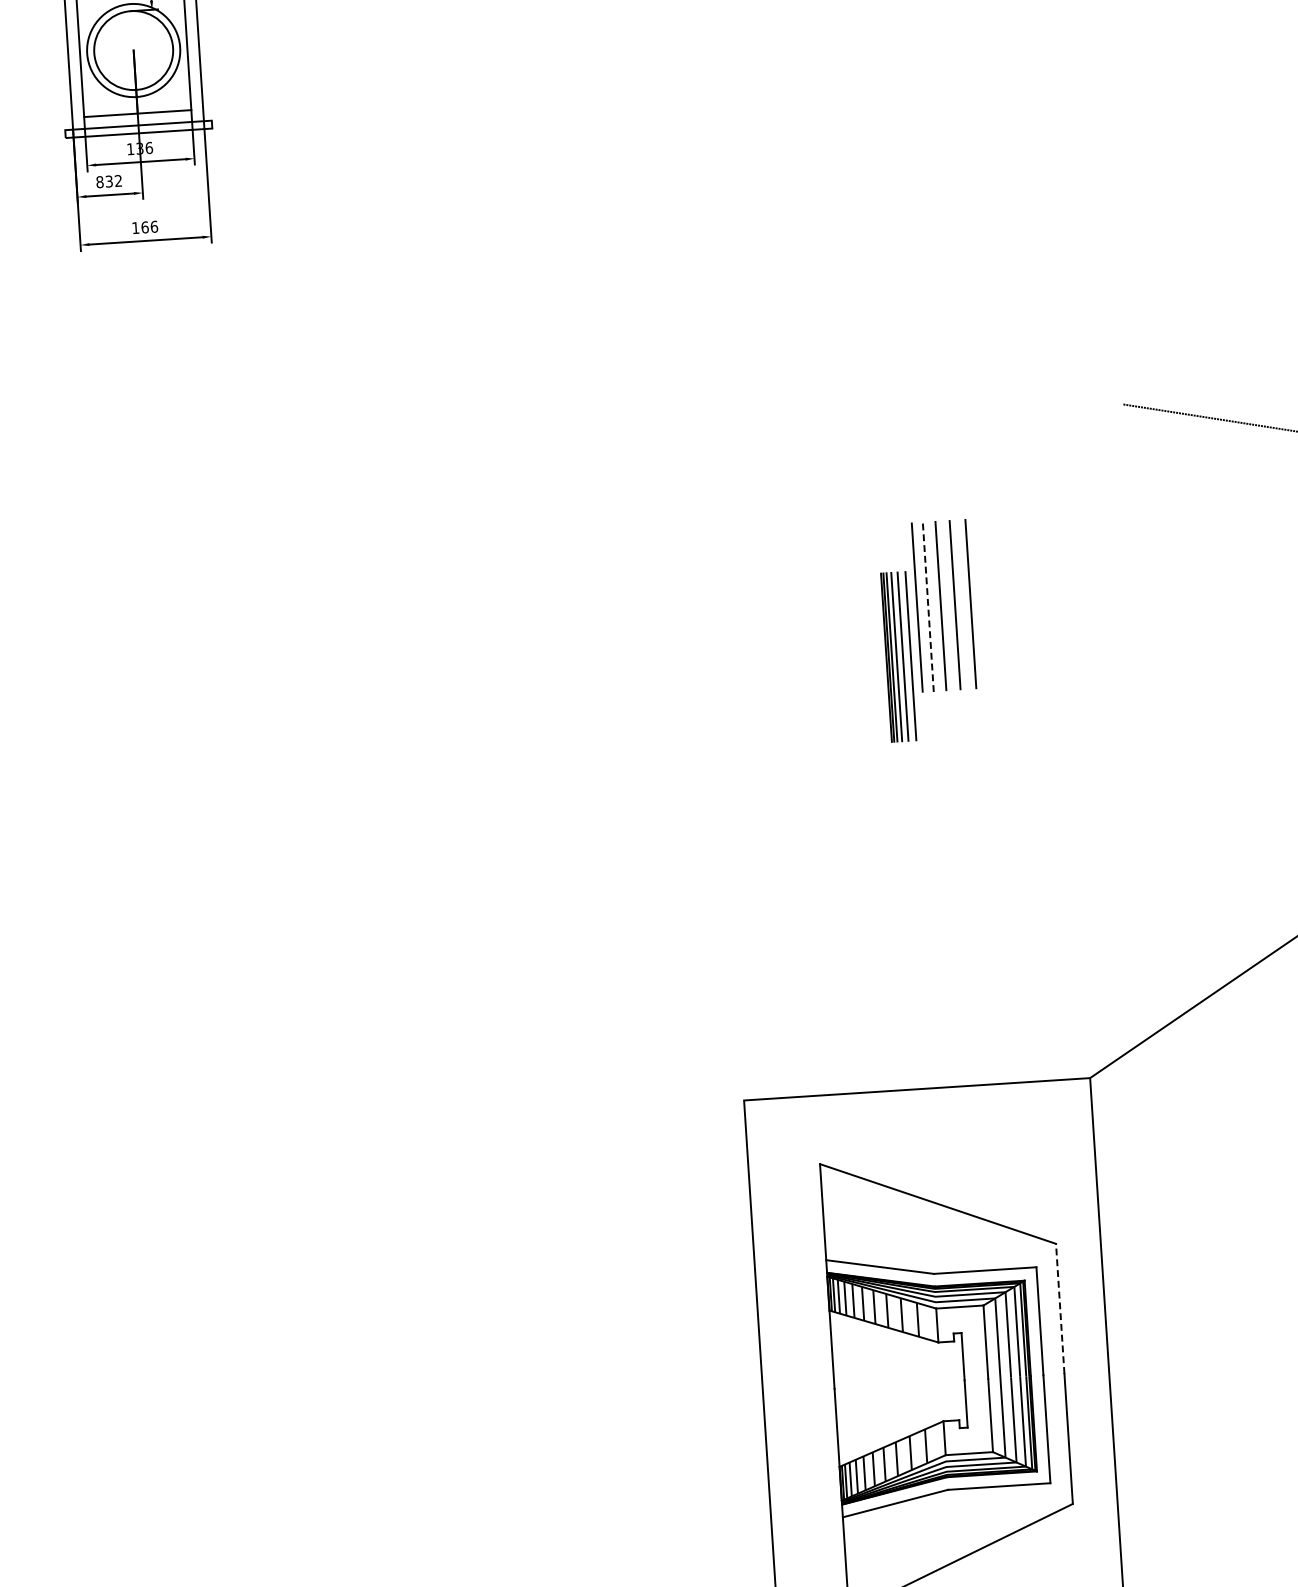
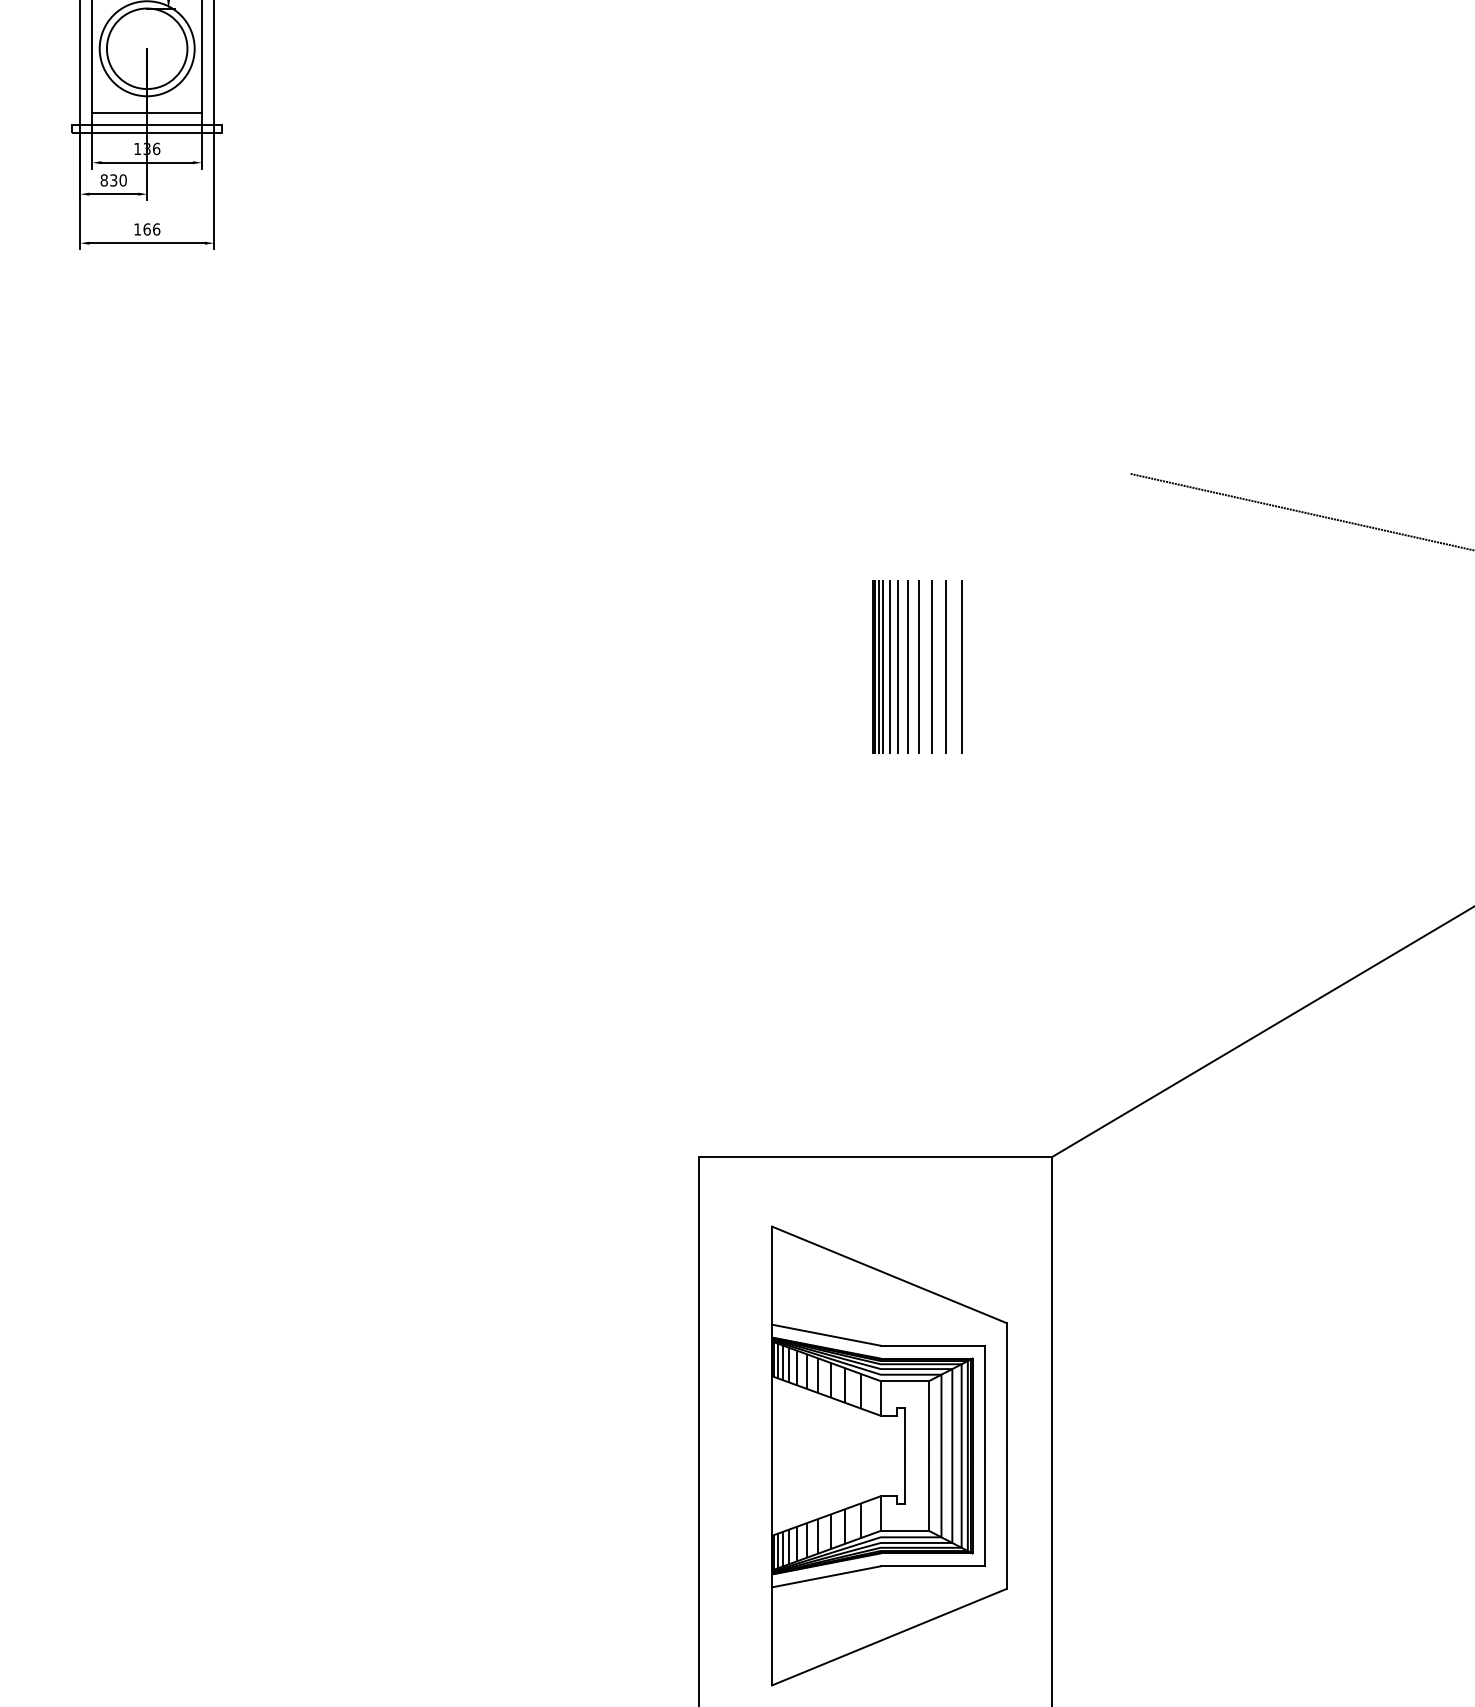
text: (117, 181) -> (122, 180), 832 -> 830
line: (927, 606) -> (918, 666), dashed -> solid
part: (898, 656) -> (885, 666), moved
line: (1059, 1308) -> (1006, 1389), dashed -> solid

